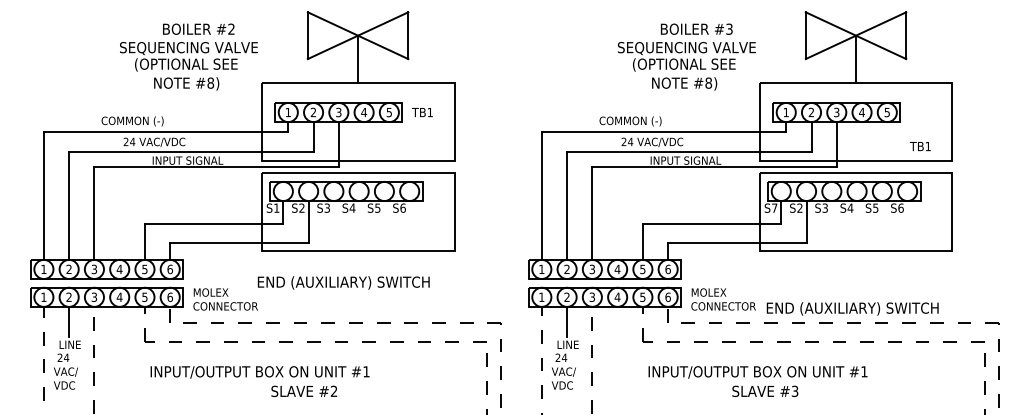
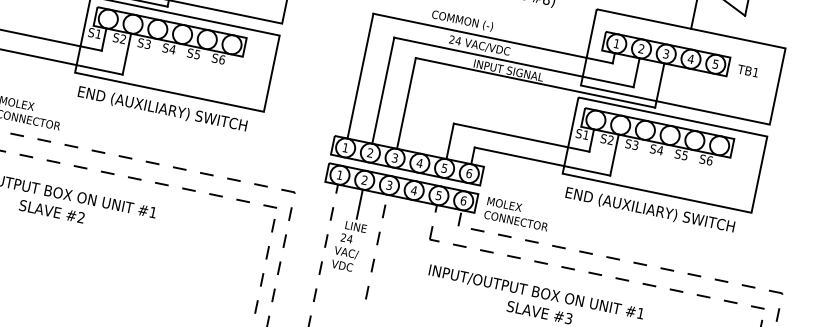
text: (919, 146) -> (747, 70), moved
text: (774, 207) -> (586, 134), S7 -> S1
text: (343, 282) -> (162, 109), moved
text: (852, 308) -> (650, 209), moved
text: (304, 391) -> (52, 211), moved

